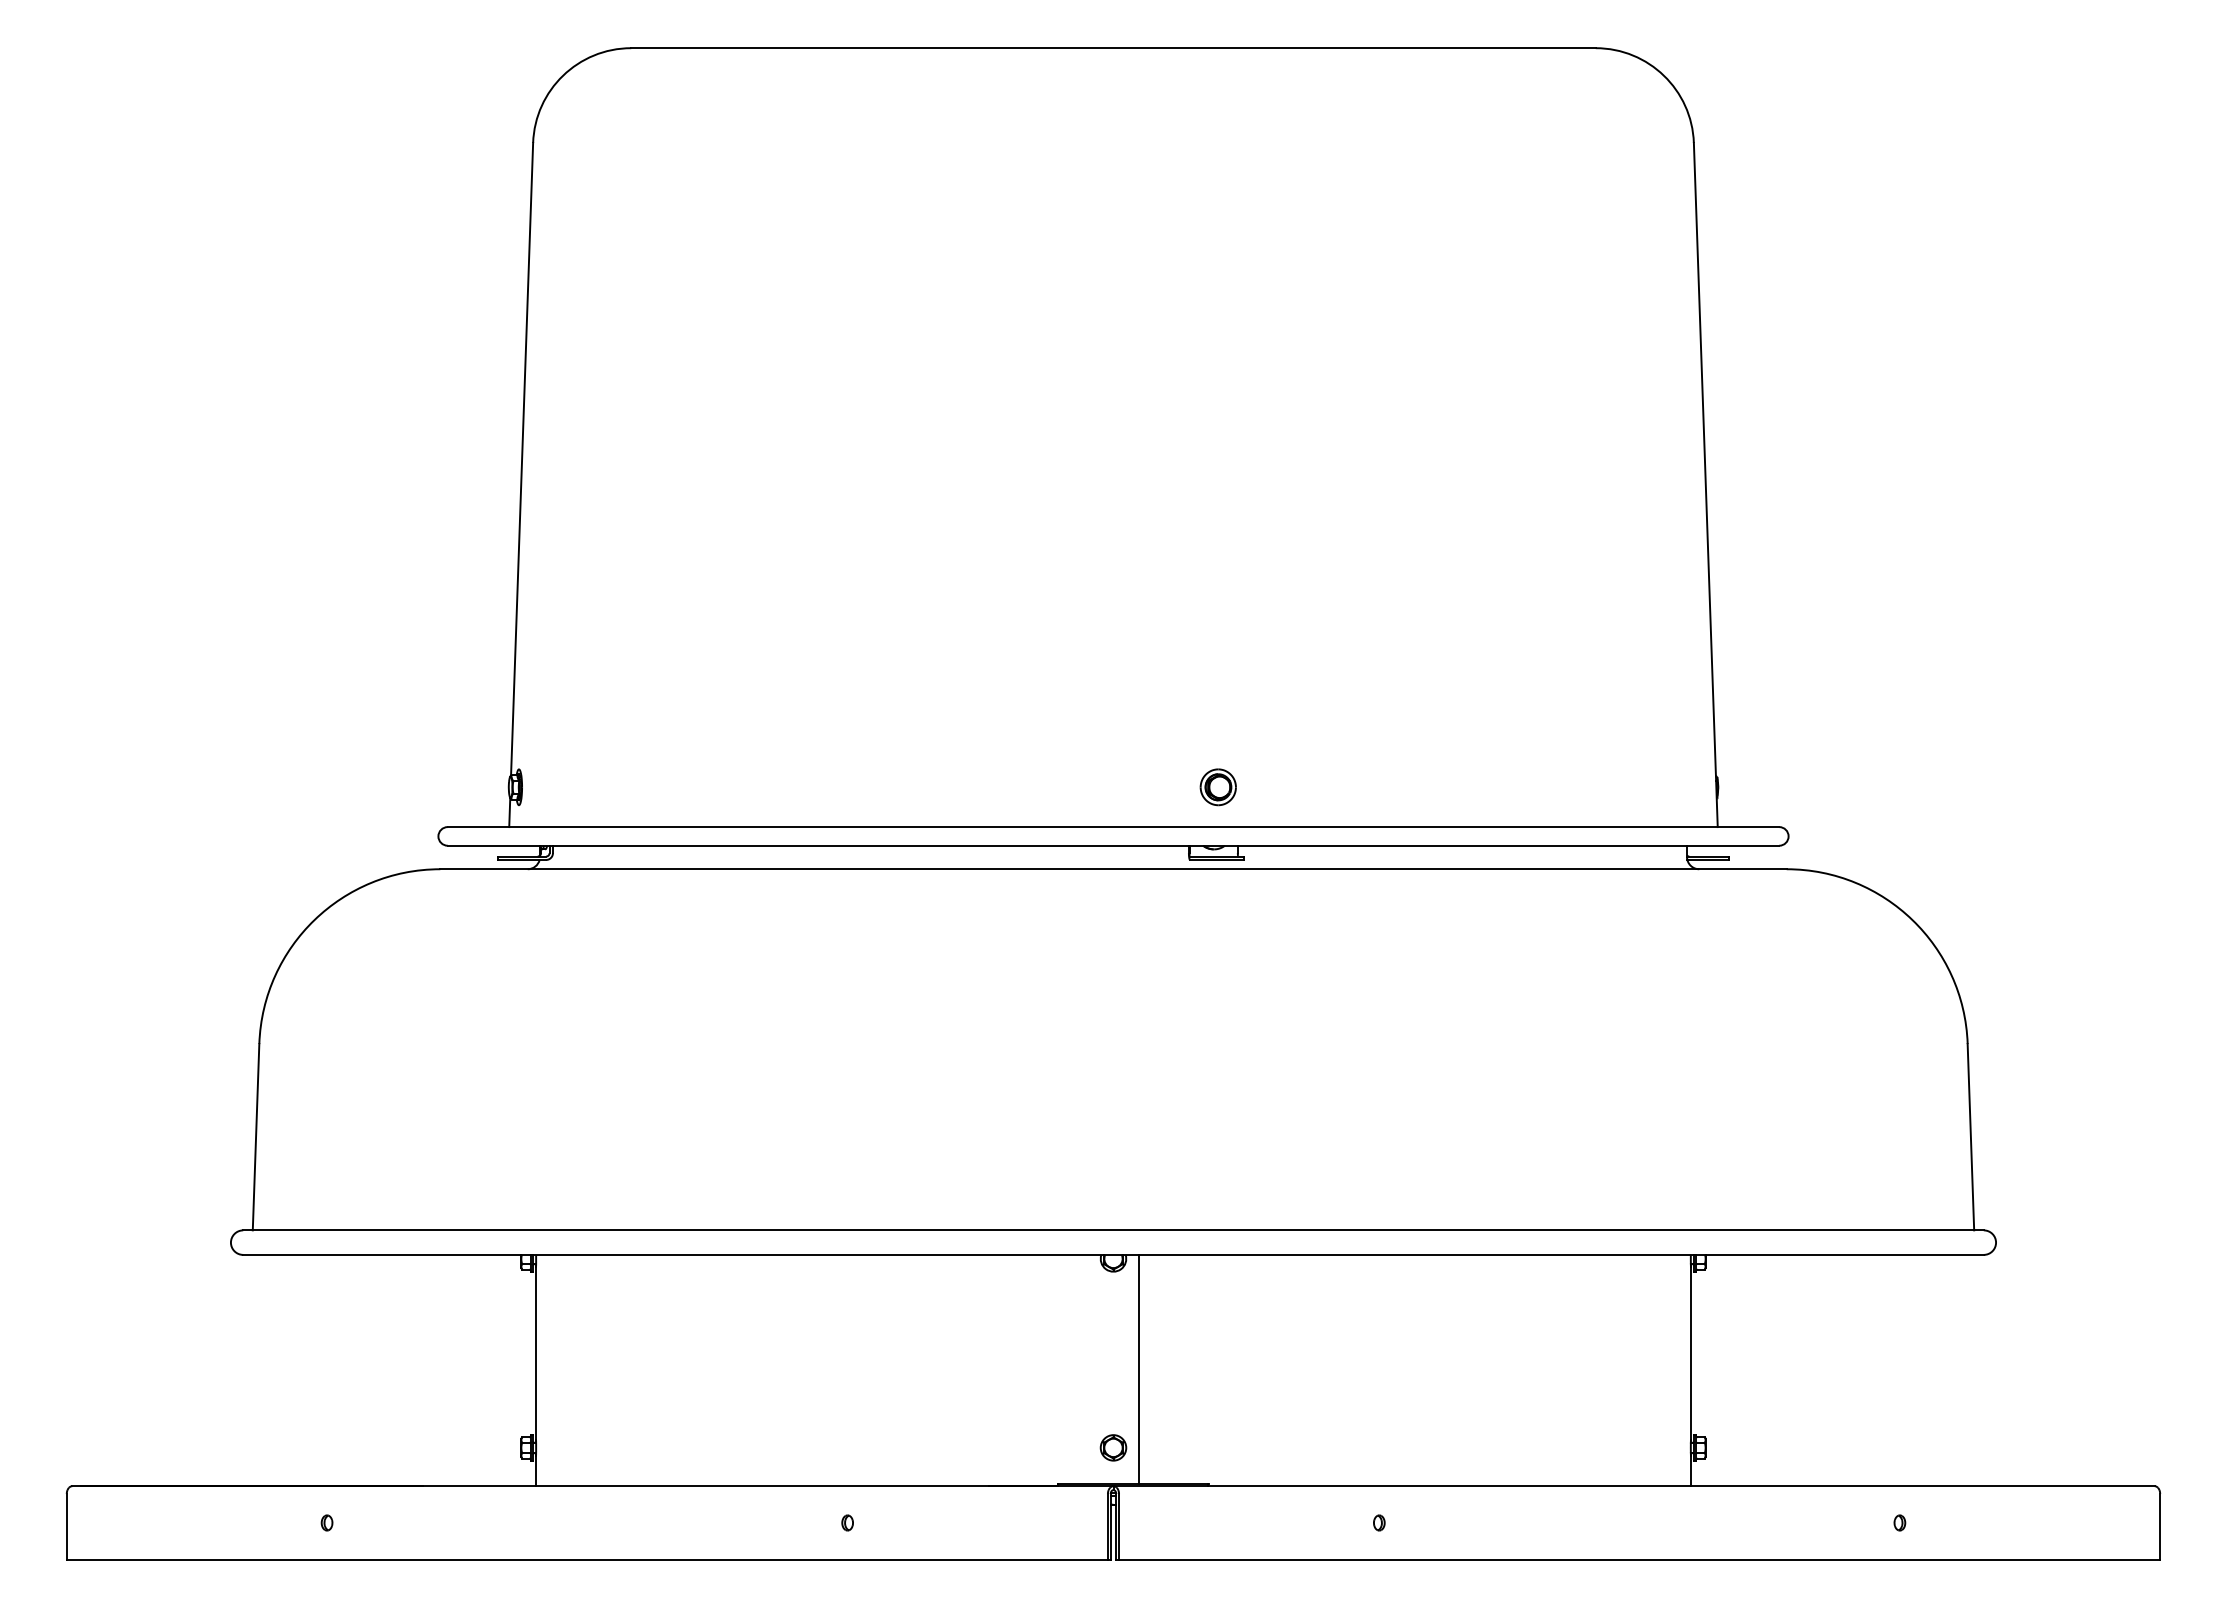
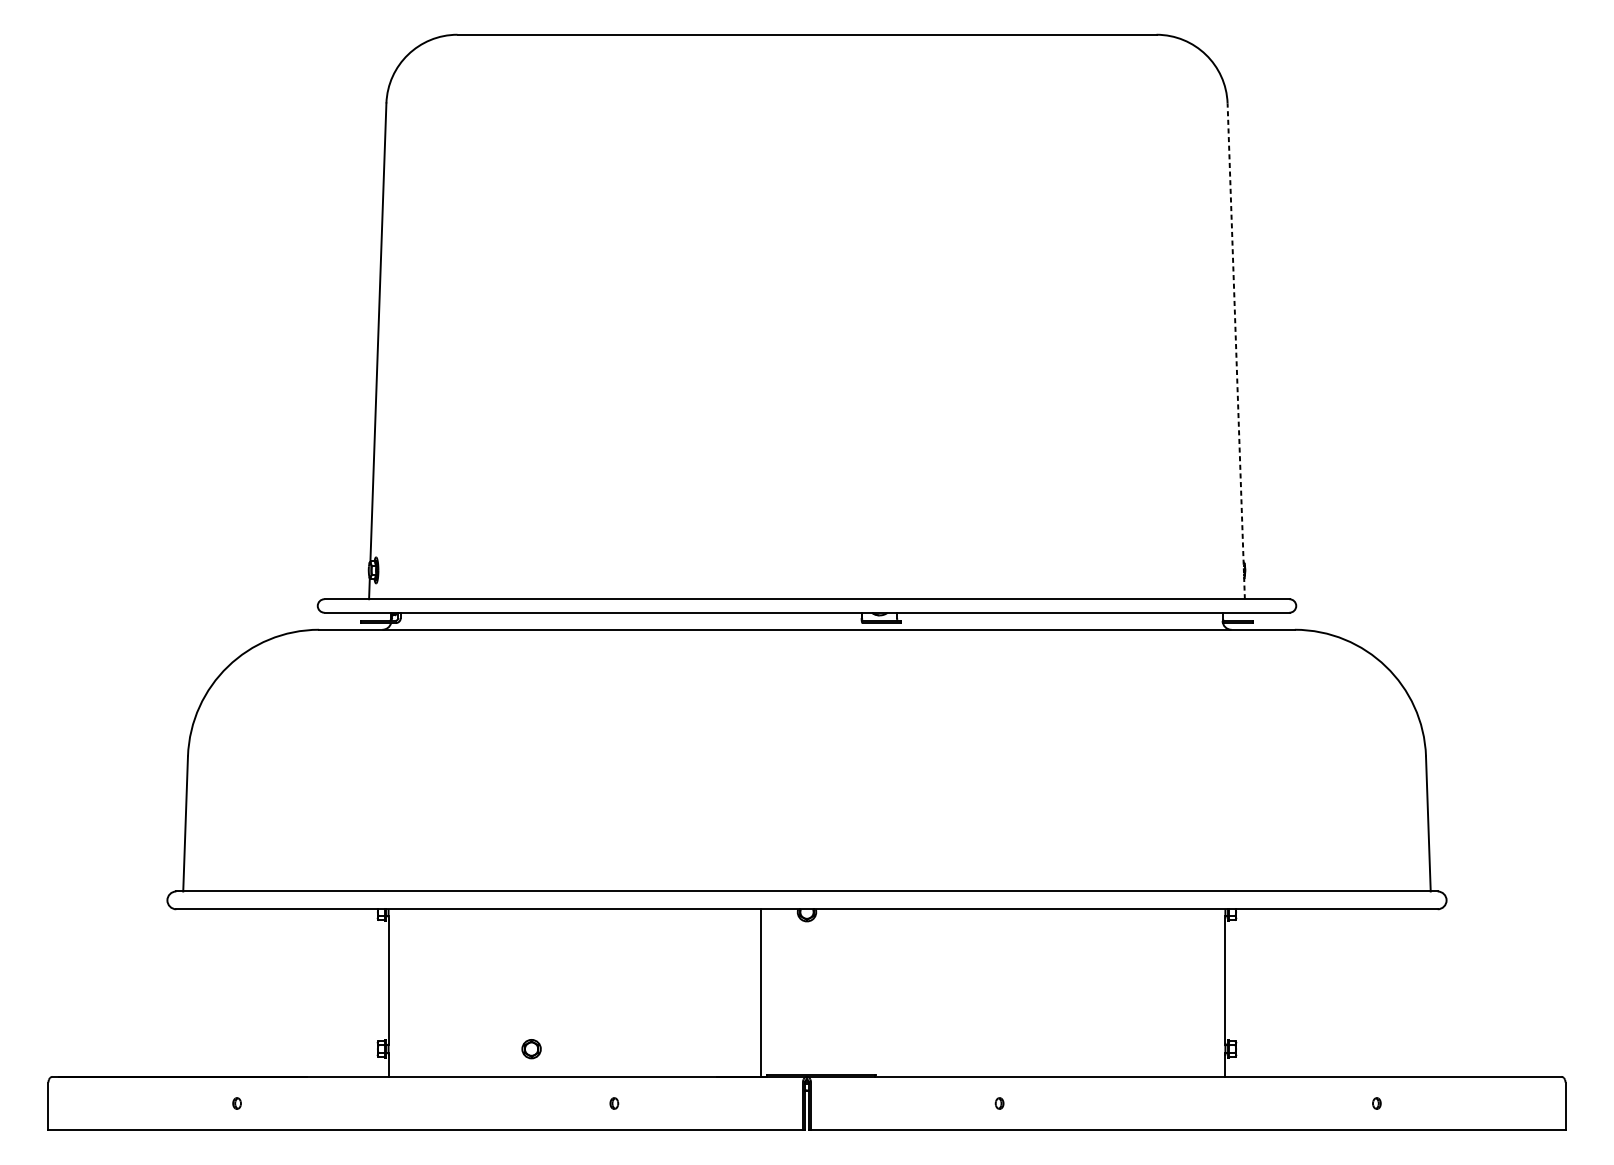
line: (1705, 484) -> (1236, 350), solid -> dashed
part: (1217, 787) -> (882, 570), removed
line: (1138, 1368) -> (760, 991), moved
part: (1113, 1447) -> (531, 1048), moved

